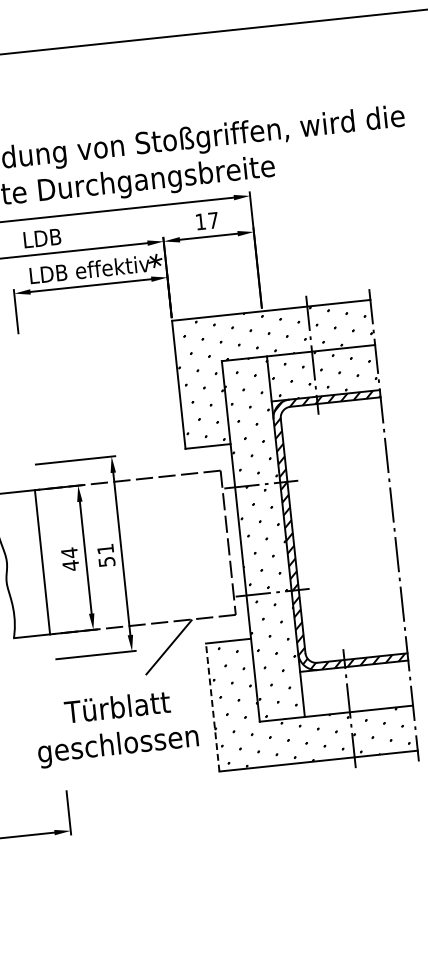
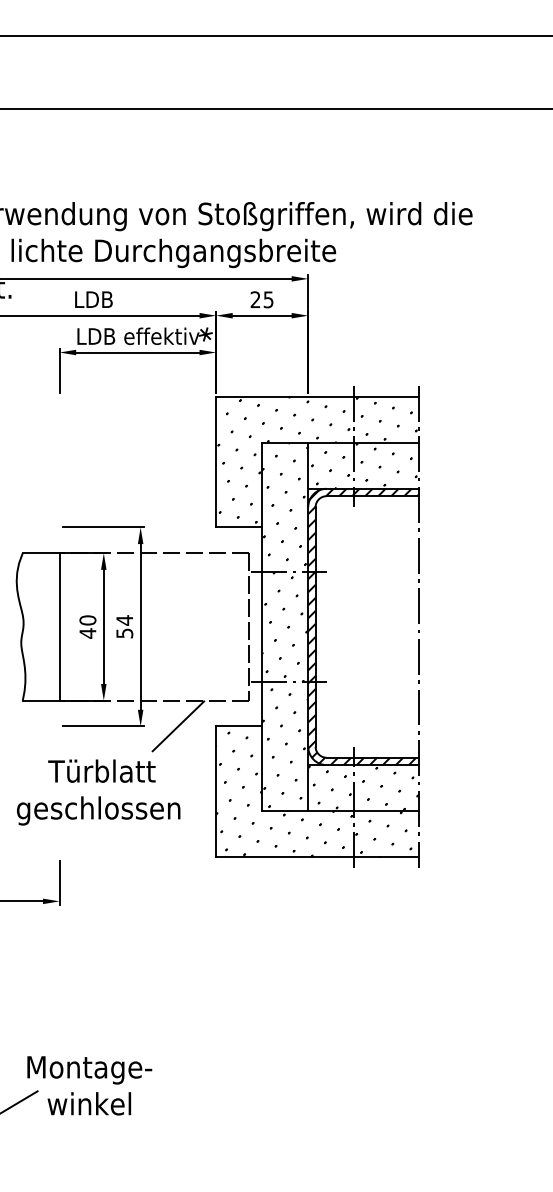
text: (206, 220) -> (261, 299), 17 -> 25
text: (105, 549) -> (124, 620), 51 -> 54
text: (69, 553) -> (87, 620), 44 -> 40
hatch: (356, 688) -> (363, 787), added
line: (213, 707) -> (216, 791), dashed -> solid
text: (116, 728) -> (98, 792), moved

